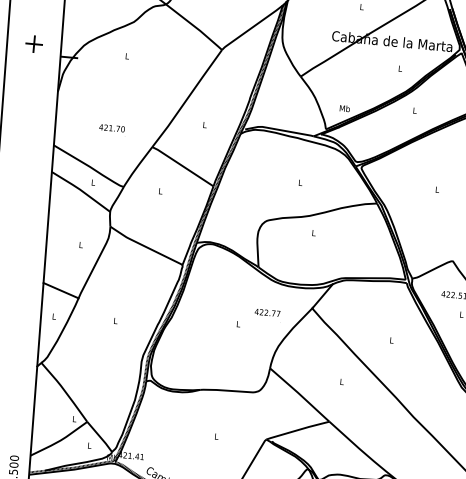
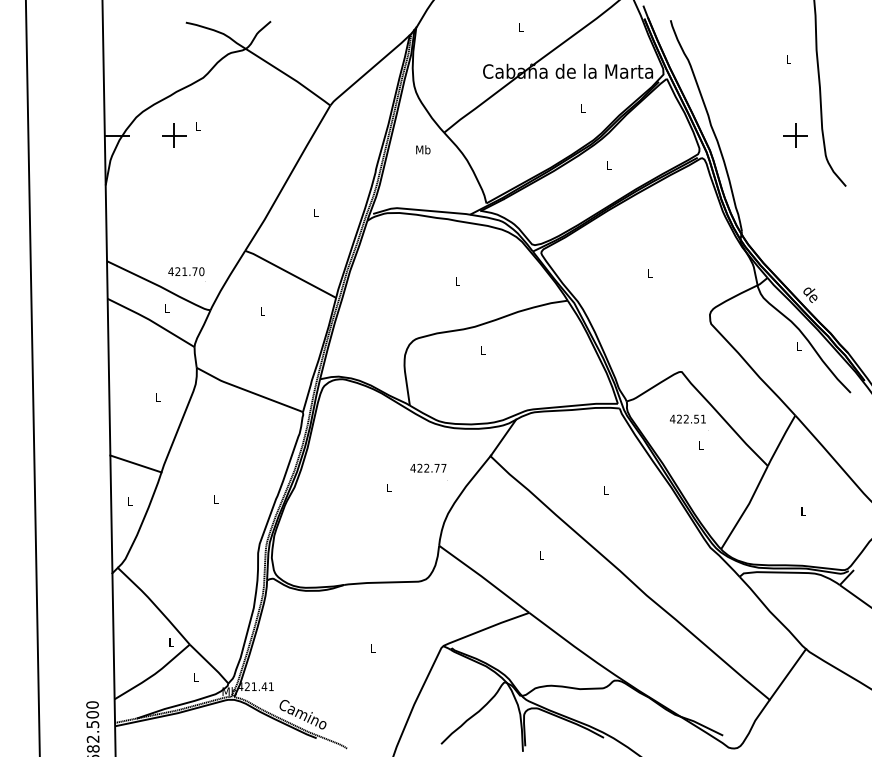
part: (34, 43) -> (174, 135), moved
text: (345, 108) -> (423, 149), moved
text: (111, 130) -> (186, 274), moved

